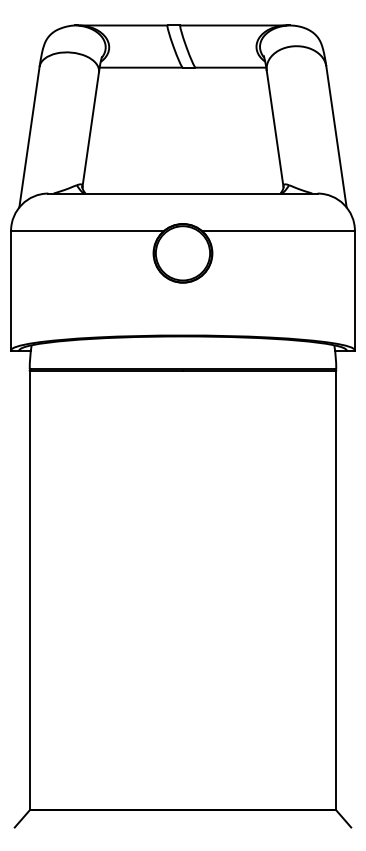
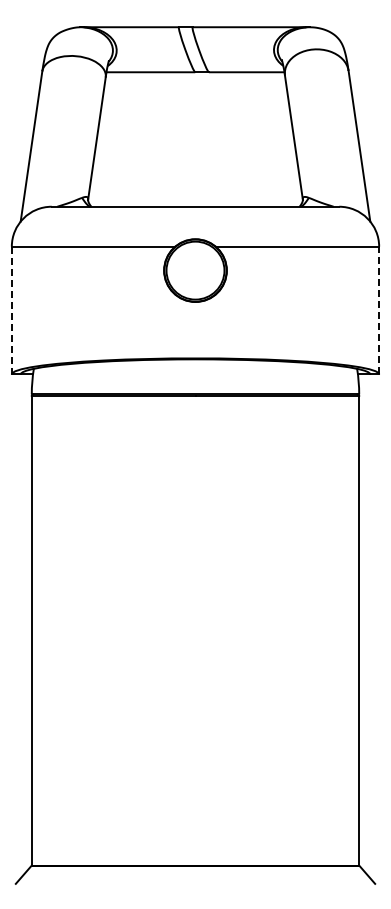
line: (10, 290) -> (11, 310), solid -> dashed
line: (355, 290) -> (379, 310), solid -> dashed

